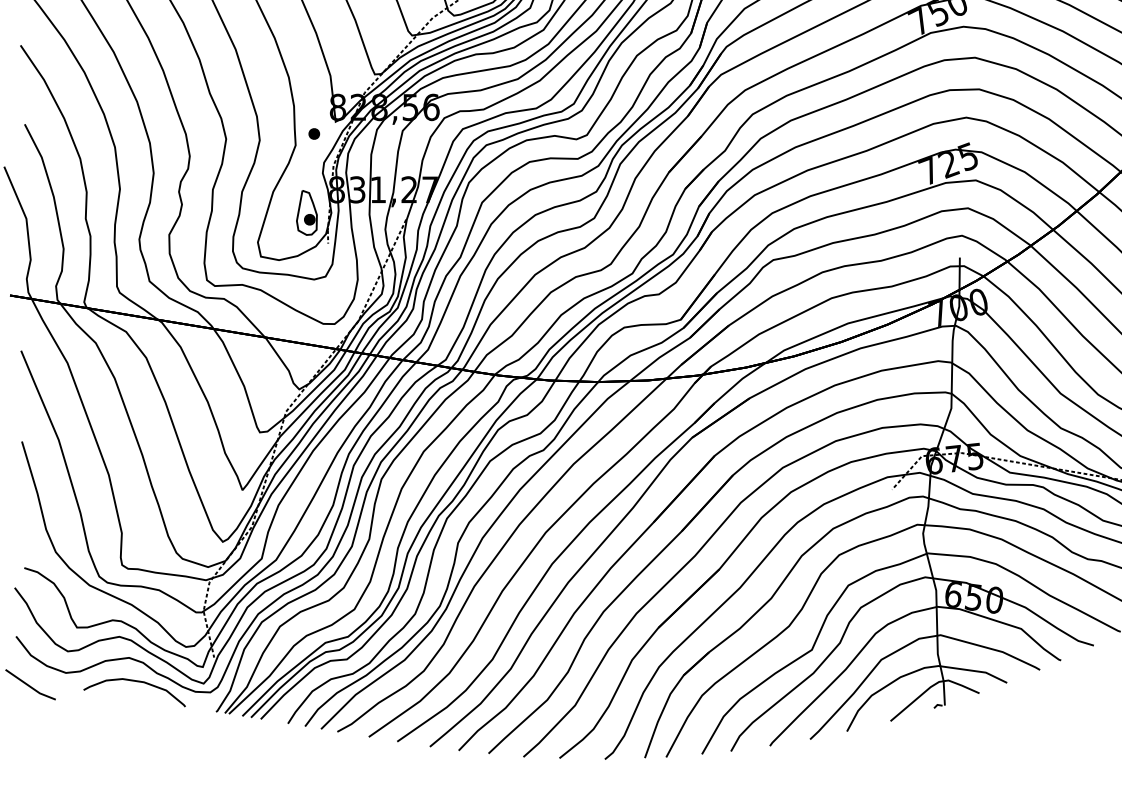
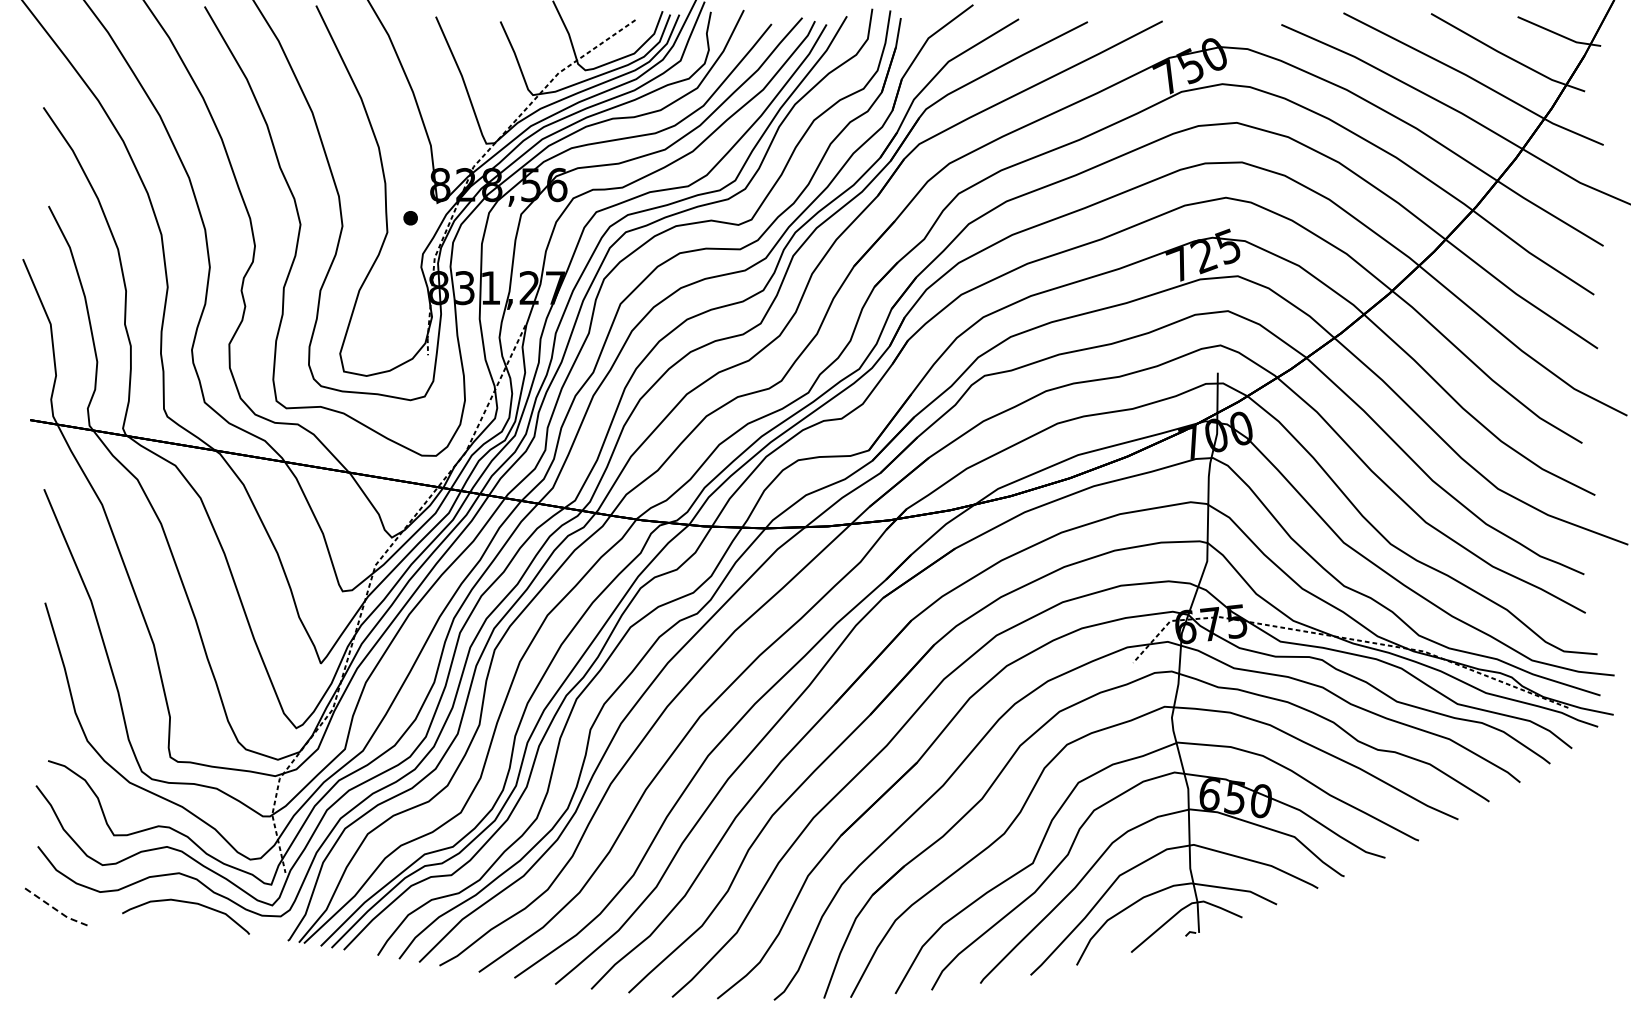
part: (306, 212) -> (401, 316), removed
line: (30, 686) -> (55, 909), solid -> dashed

